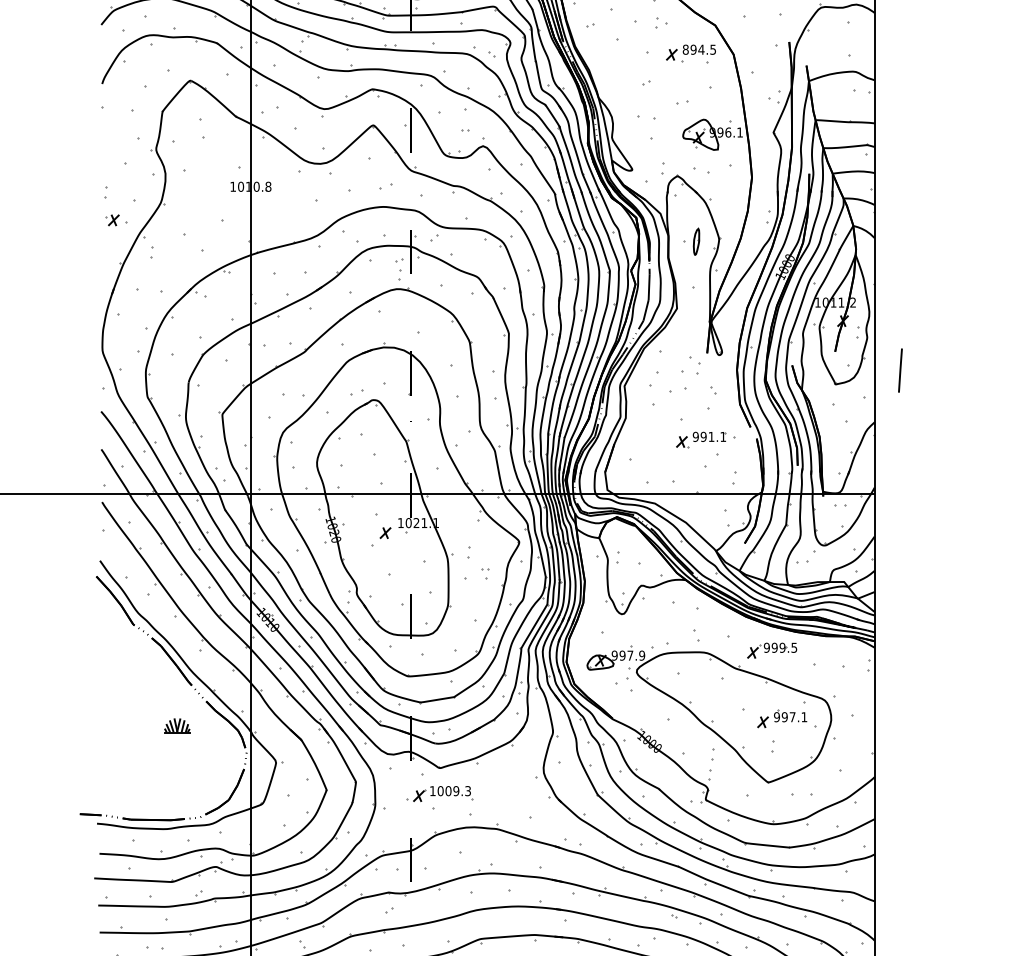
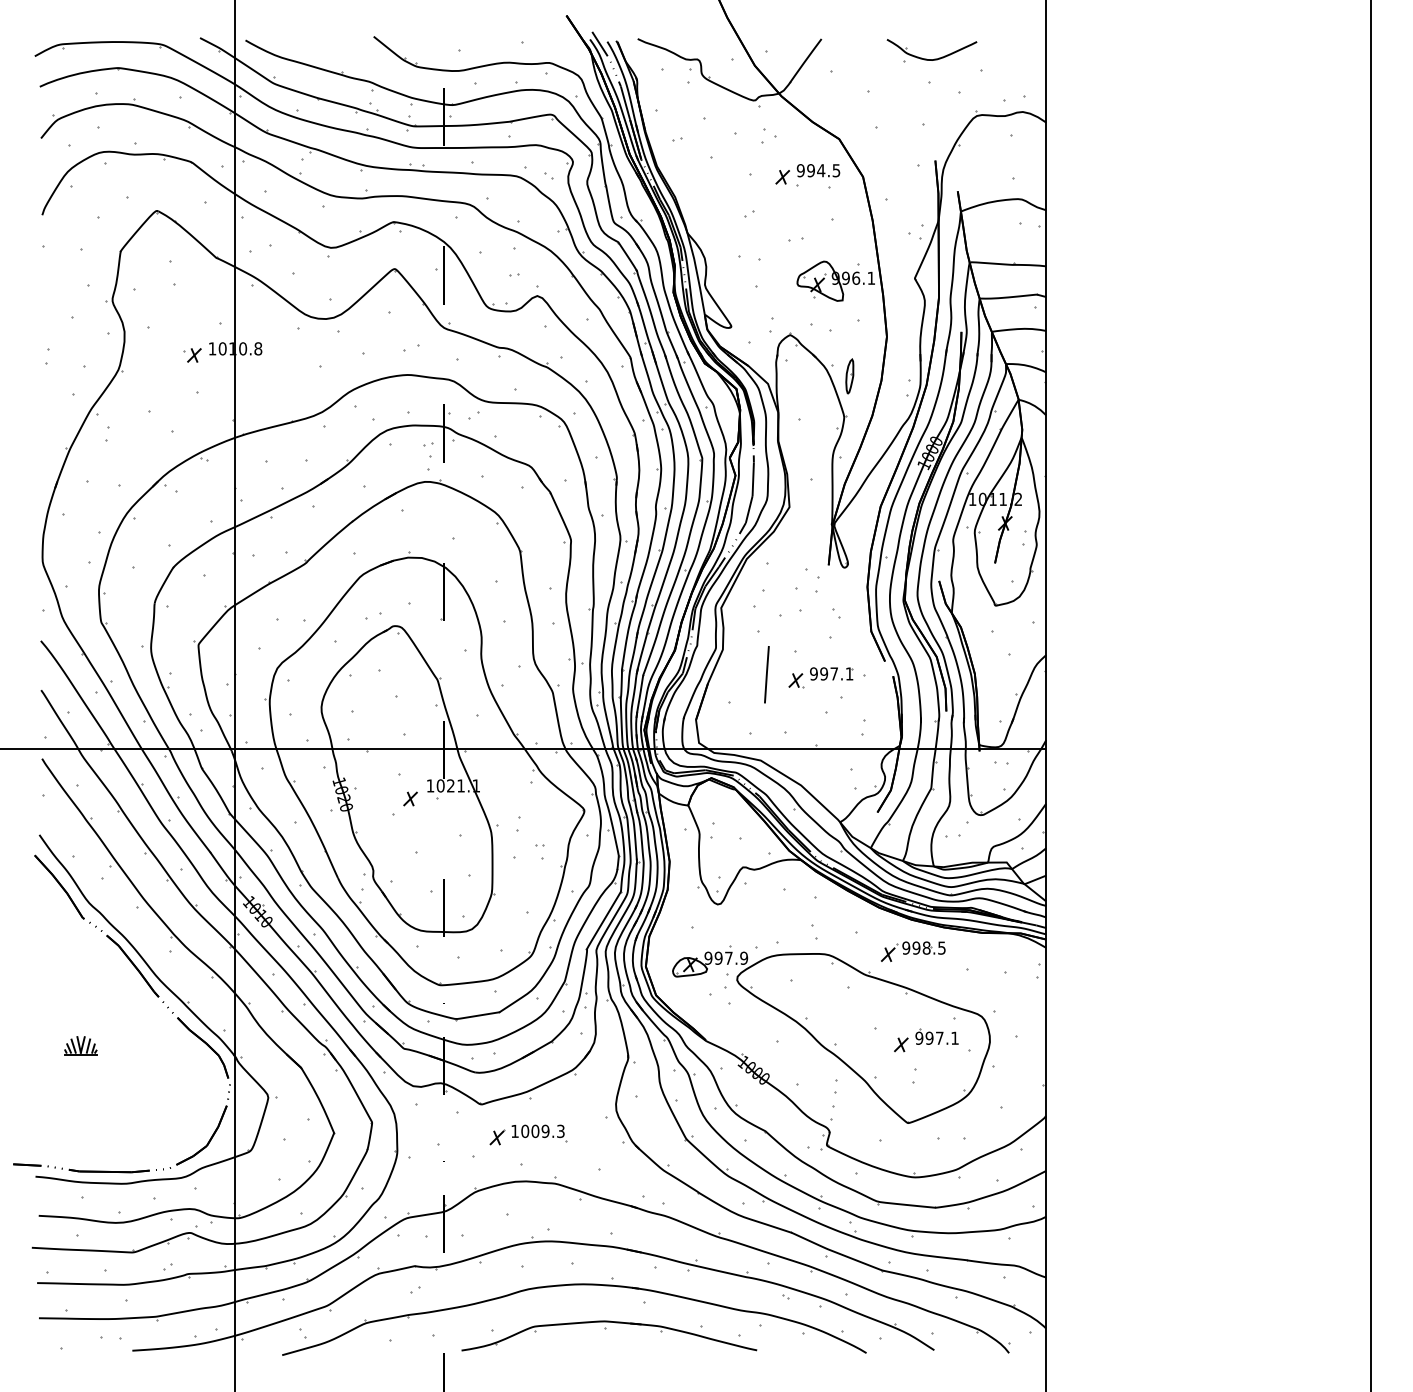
text: (685, 49) -> (800, 170), 894.5 -> 994.5
part: (112, 220) -> (192, 355), moved
part: (696, 241) -> (849, 376), moved
line: (900, 370) -> (766, 674), moved
text: (710, 436) -> (833, 673), 991.1 -> 997.1
text: (782, 647) -> (926, 947), 999.5 -> 998.5
part: (177, 725) -> (80, 1045), moved
part: (443, 793) -> (528, 1134), moved

